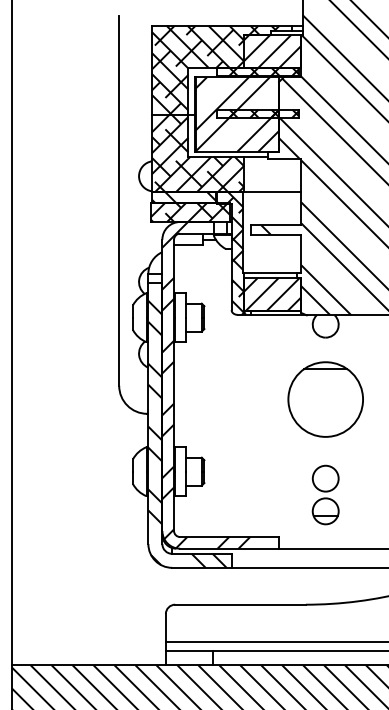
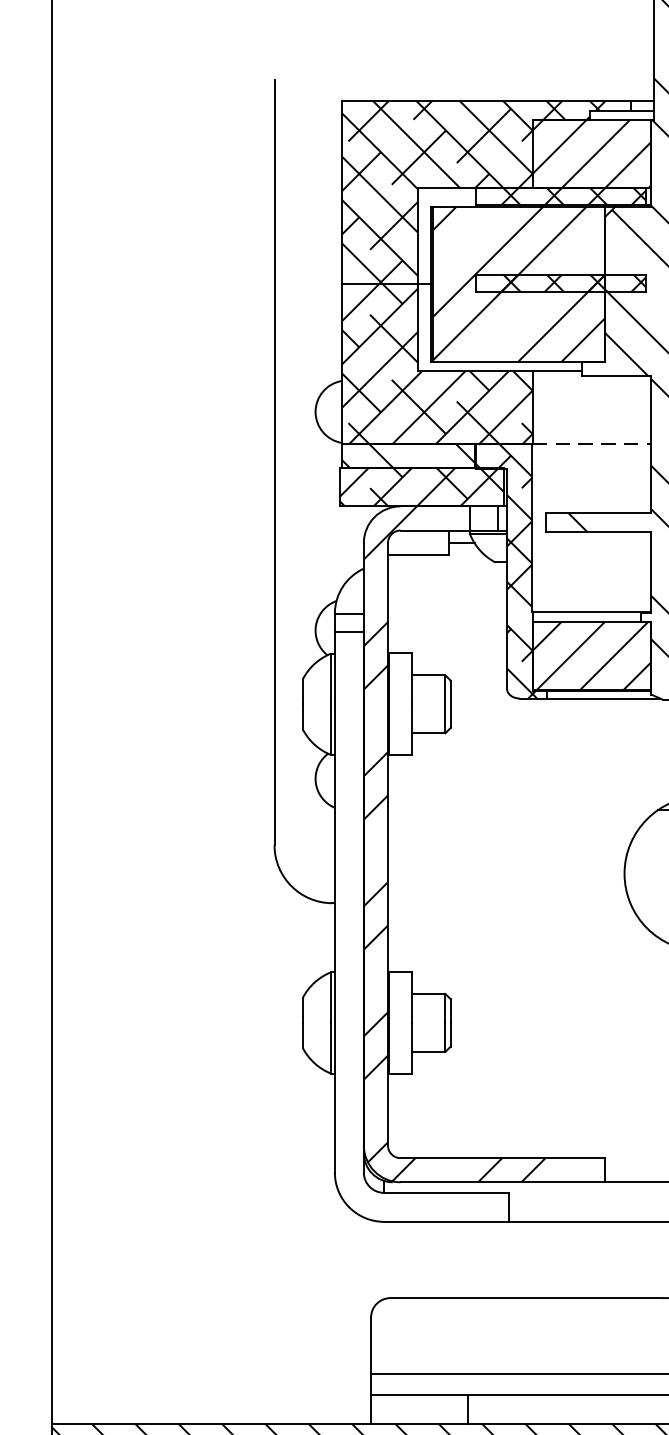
line: (272, 191) -> (591, 443), solid -> dashed
hatch: (187, 433) -> (415, 943), removed

